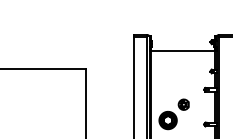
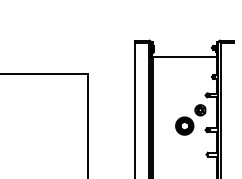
part: (173, 113) -> (190, 119), moved

